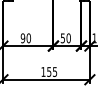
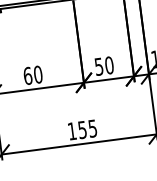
text: (22, 38) -> (27, 76), 90 -> 60

